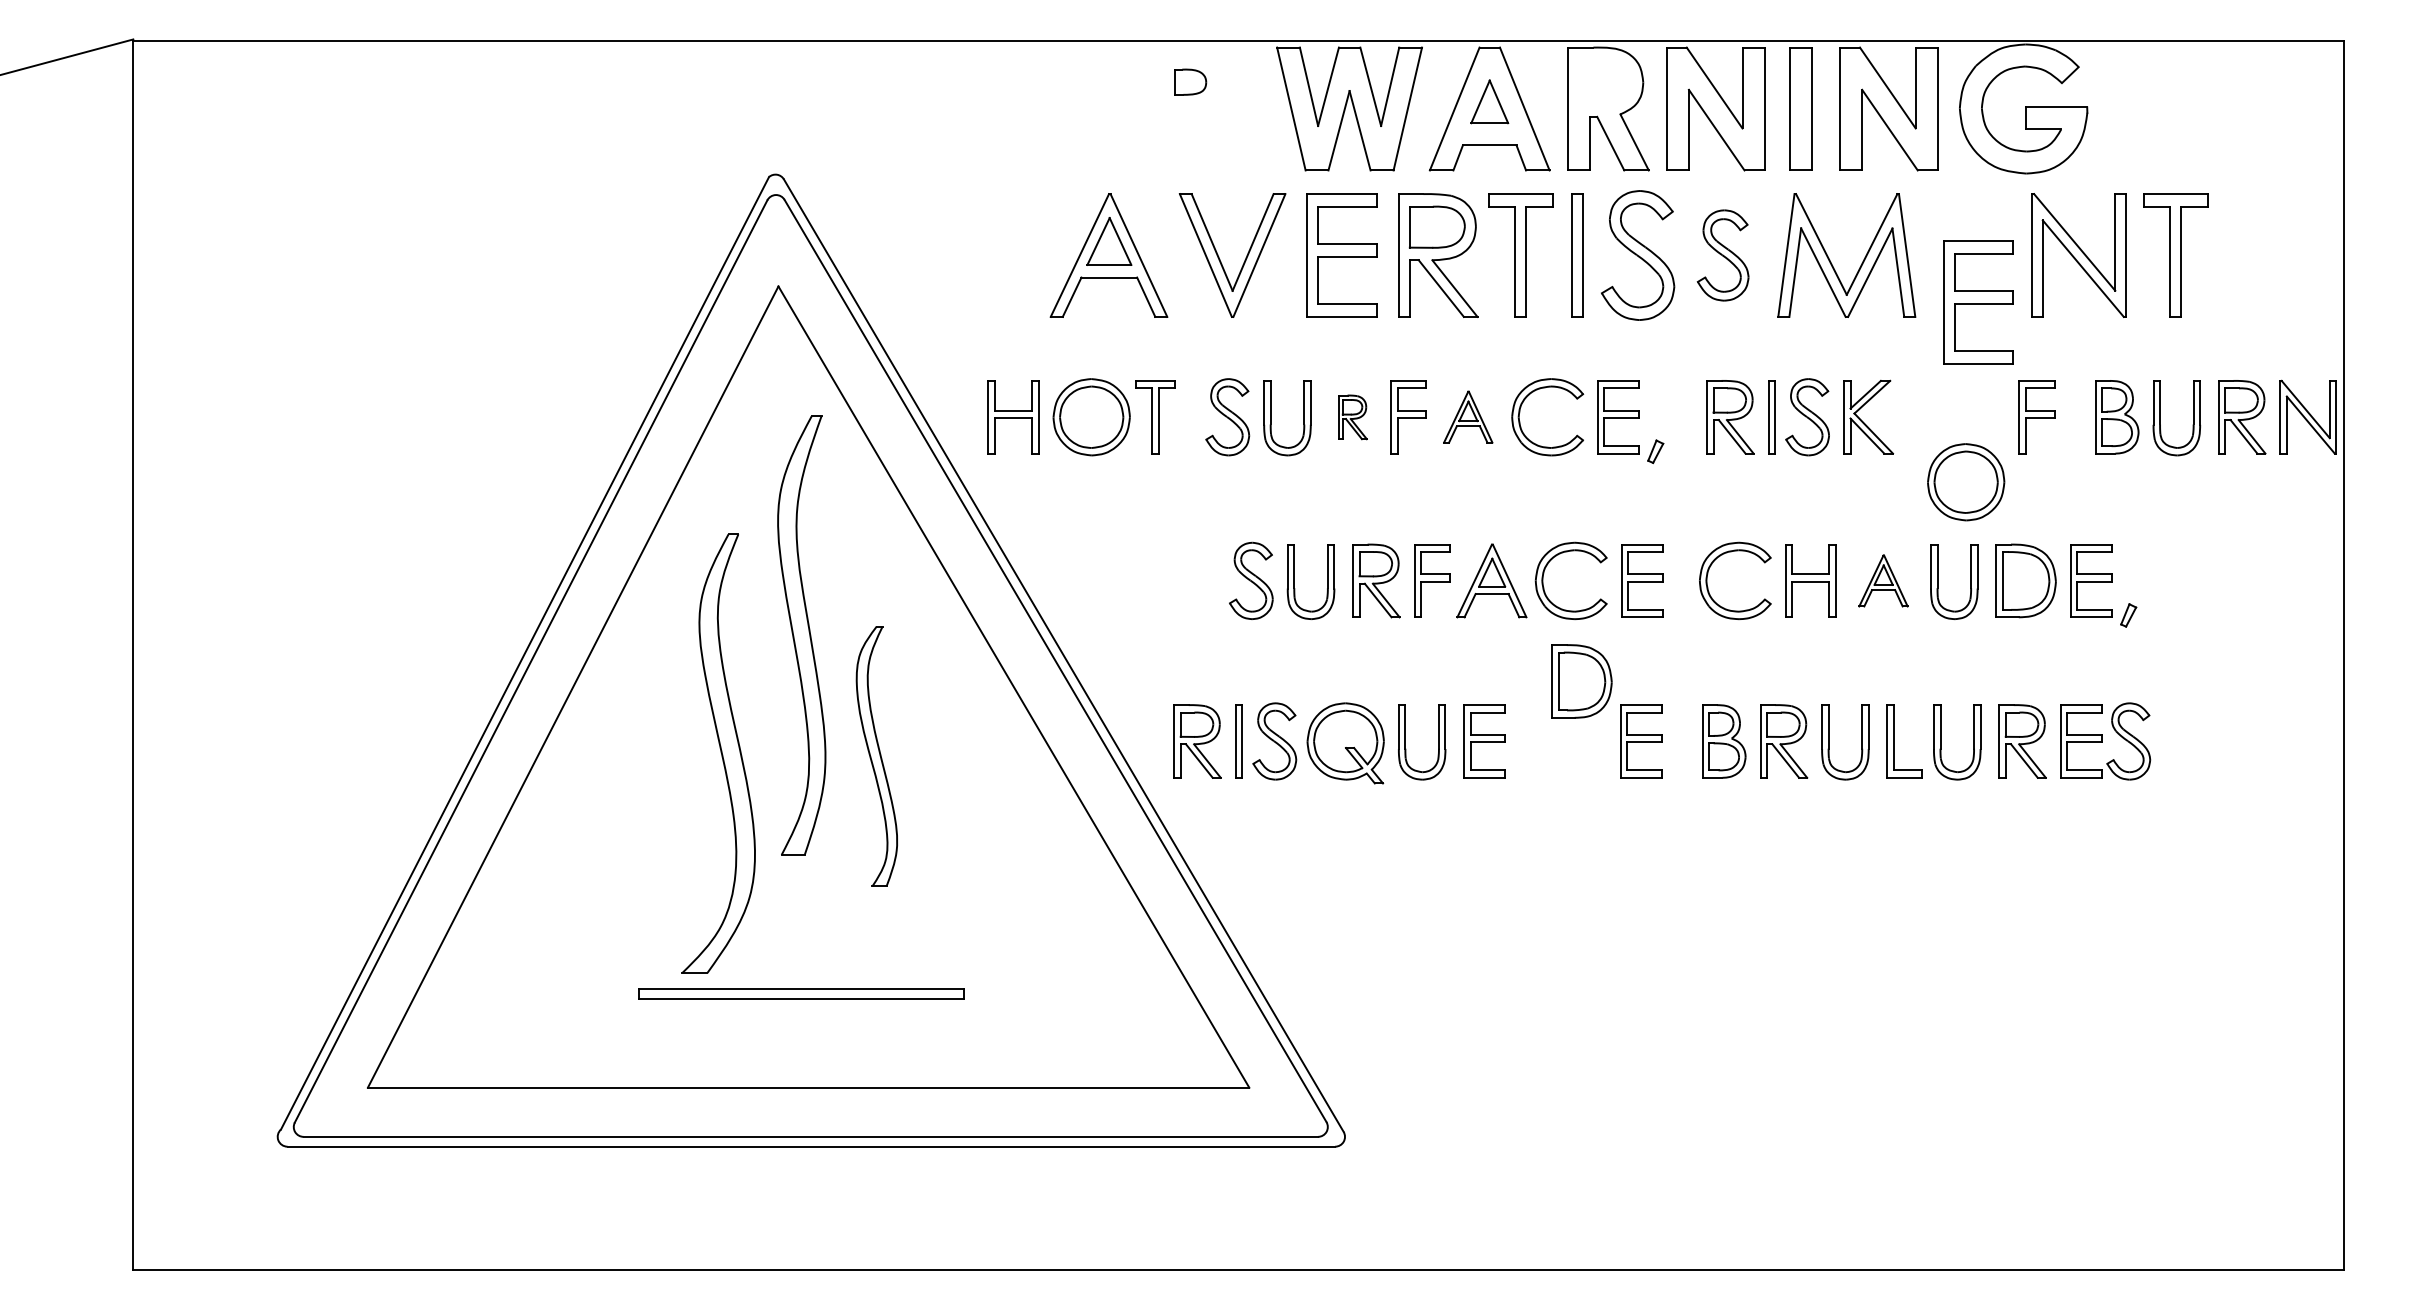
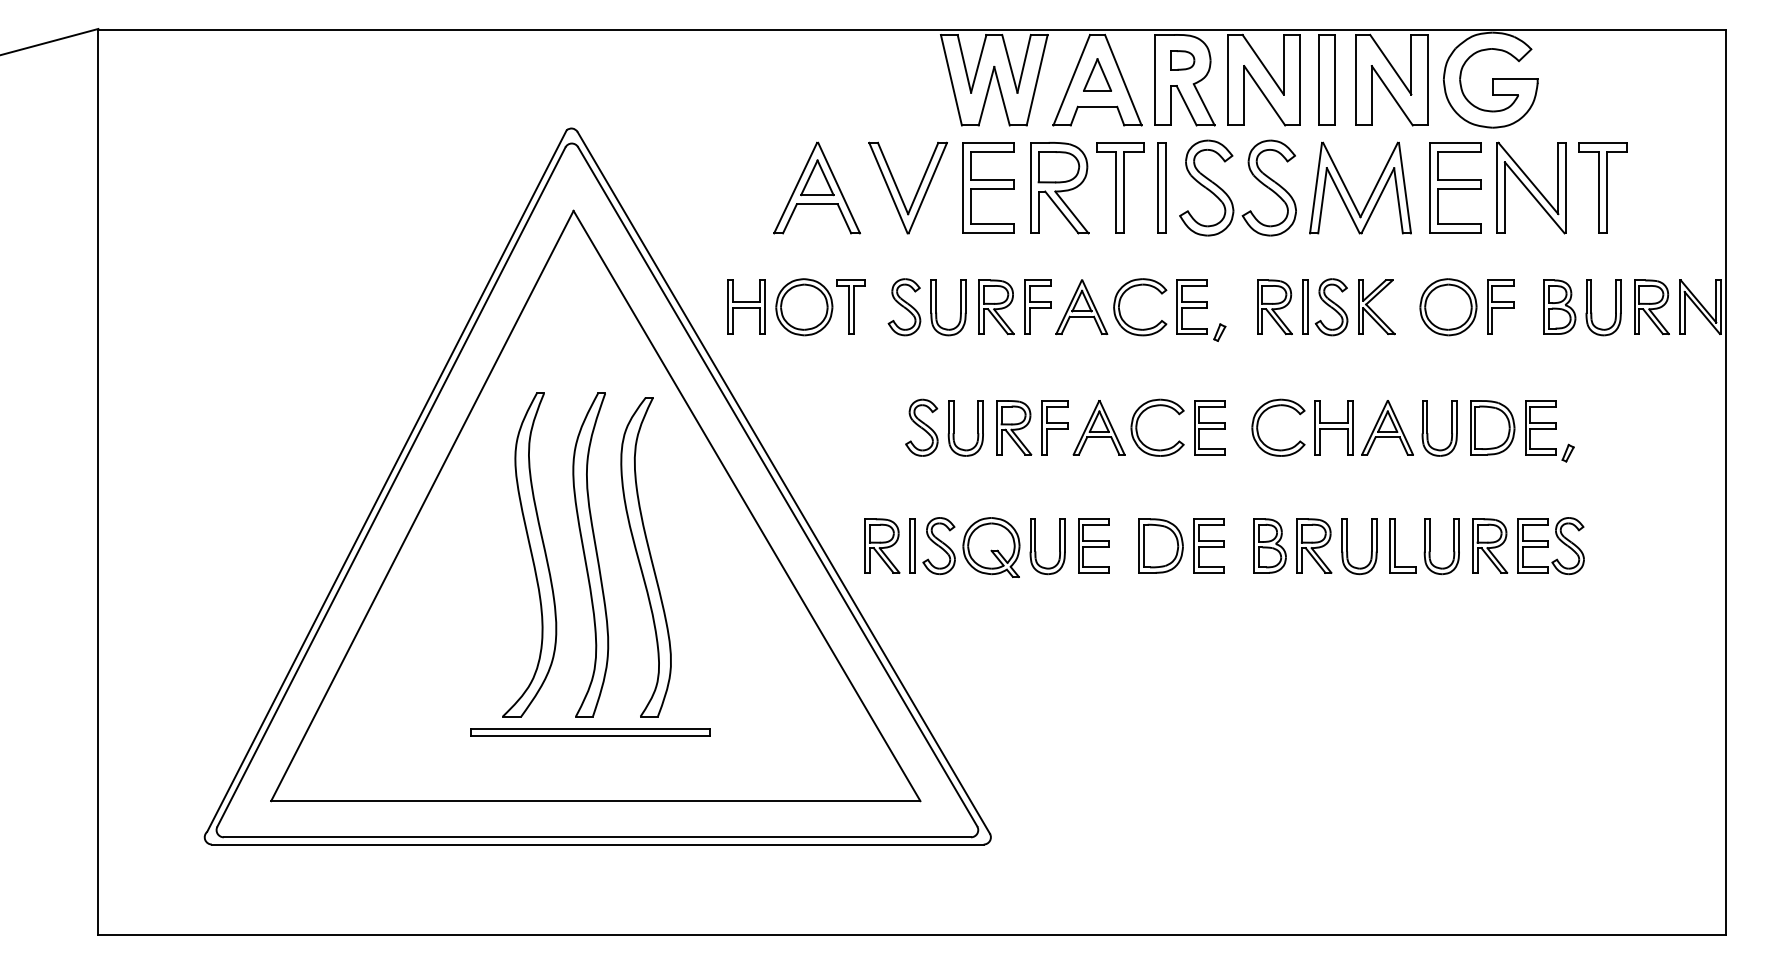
part: (1190, 81) -> (1182, 59), moved
part: (1723, 255) -> (1269, 188), size x1.43
part: (1978, 302) -> (1455, 188), moved
part: (1467, 416) -> (1081, 306), size x1.43
part: (1352, 417) -> (996, 307), size x1.67
part: (1966, 482) -> (1448, 307), moved
part: (1883, 580) -> (1387, 427), size x1.43
part: (801, 635) -> (590, 554), moved
part: (1581, 681) -> (1160, 546), moved
part: (876, 756) -> (645, 557), size x1.67

